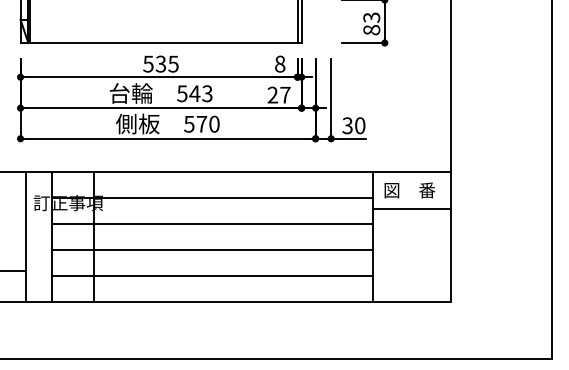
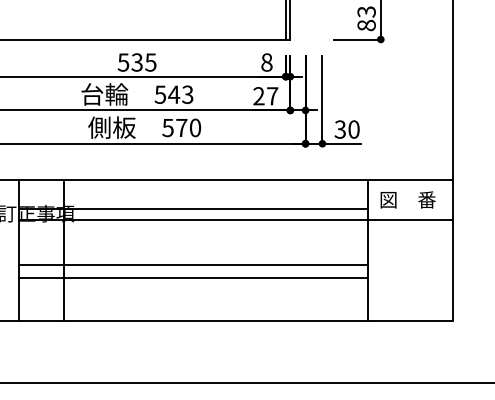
line: (212, 224) -> (193, 220), moved
line: (212, 275) -> (193, 277), moved

